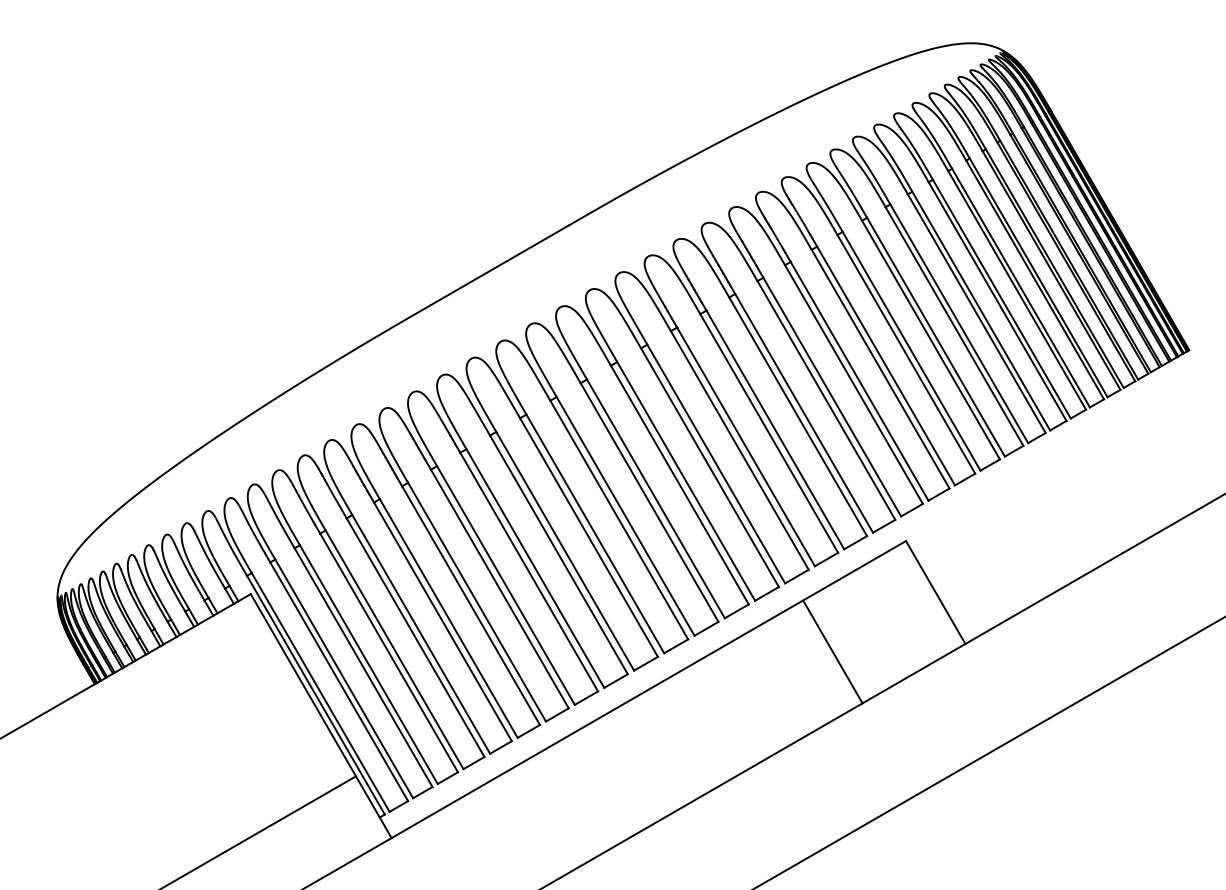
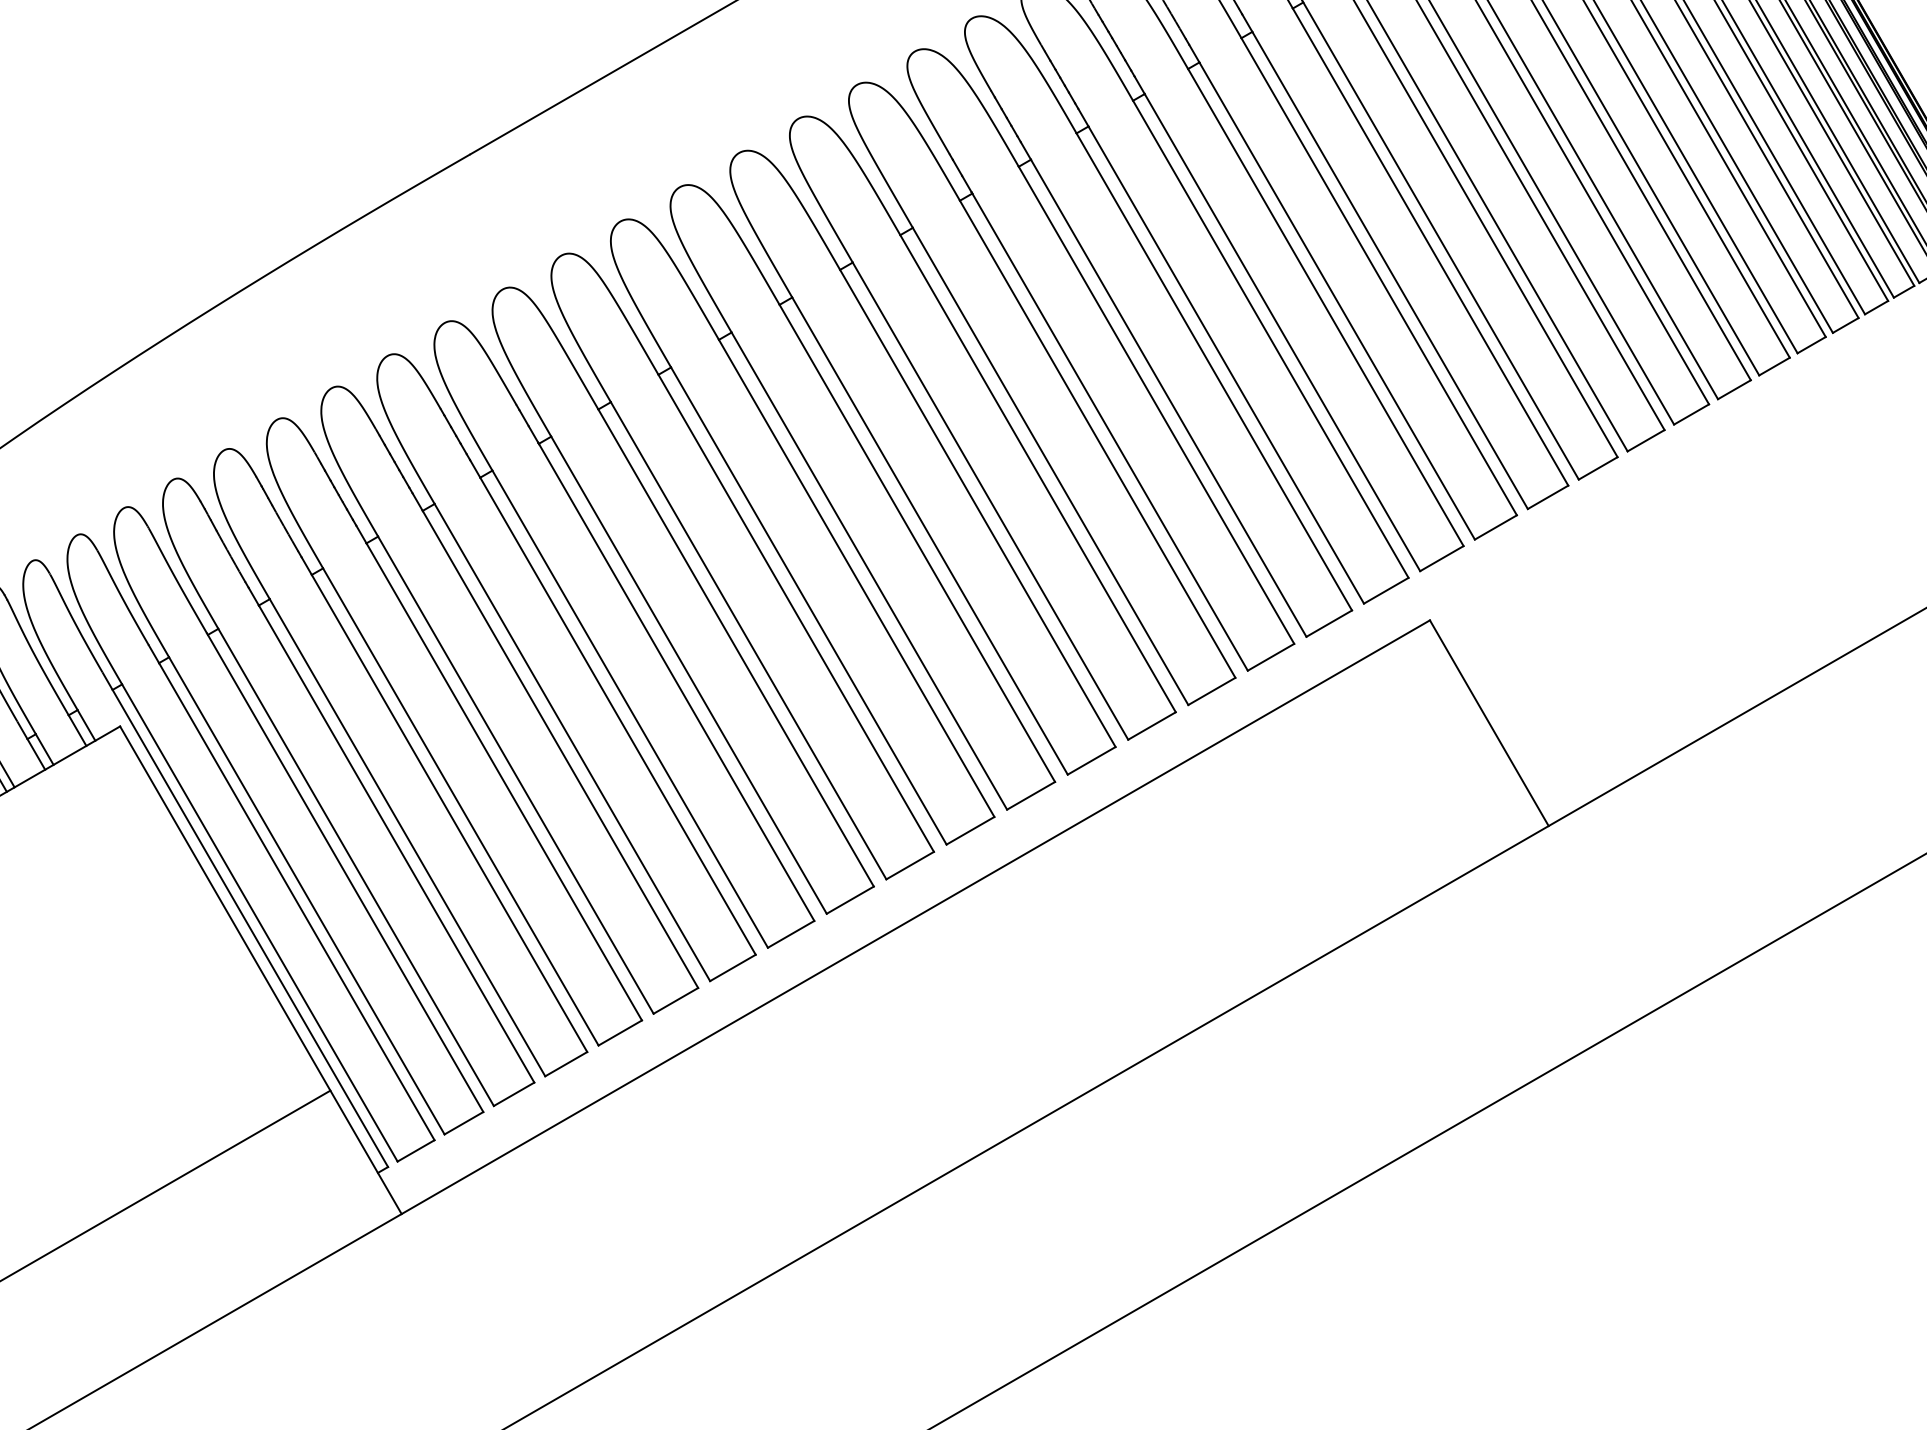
line: (832, 651) -> (1282, 841), removed

